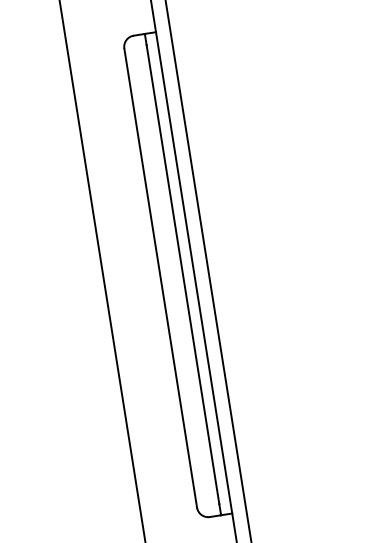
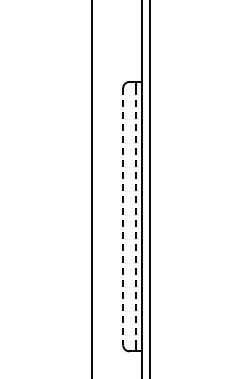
line: (182, 276) -> (135, 217), solid -> dashed
line: (161, 279) -> (123, 217), solid -> dashed

